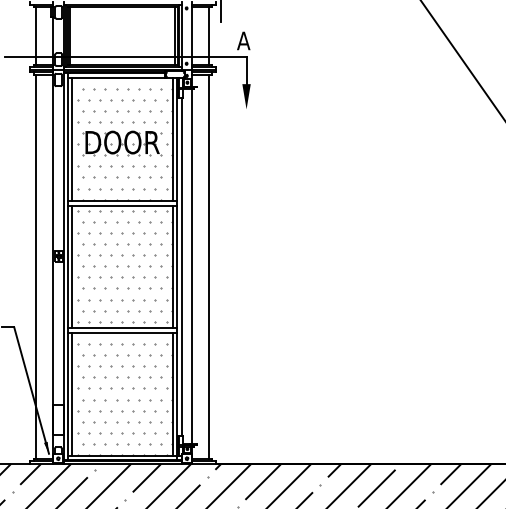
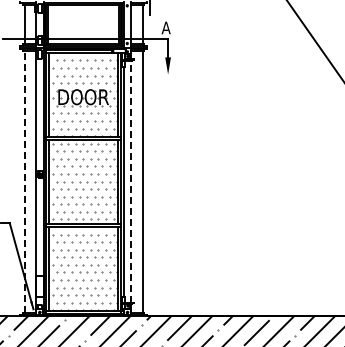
line: (35, 266) -> (24, 181), solid -> dashed
line: (192, 266) -> (131, 181), solid -> dashed

